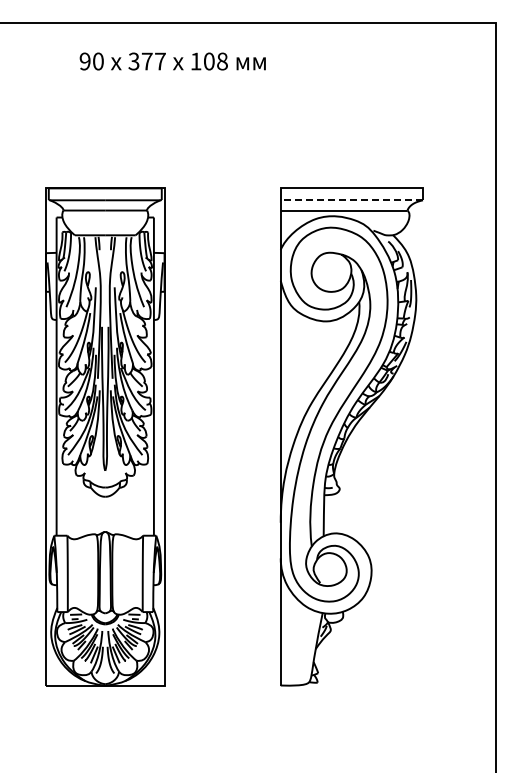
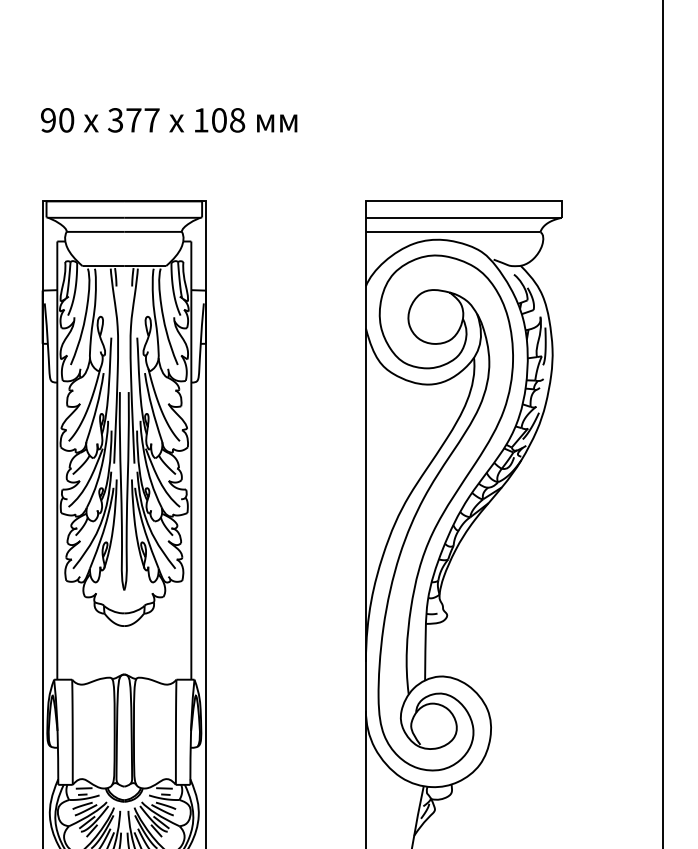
text: (172, 61) -> (168, 120), moved
line: (351, 200) -> (463, 218), dashed -> solid

